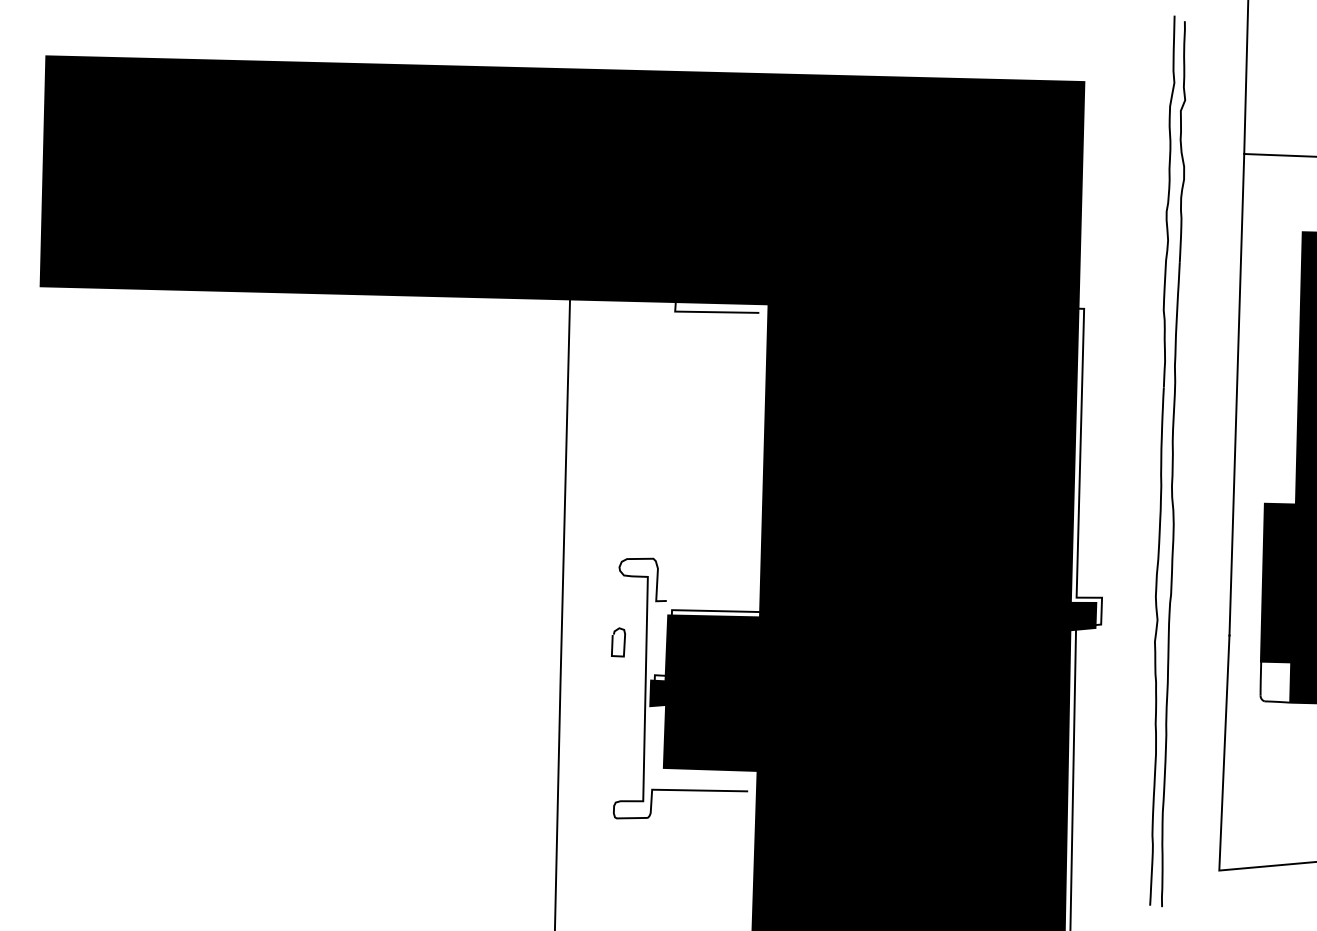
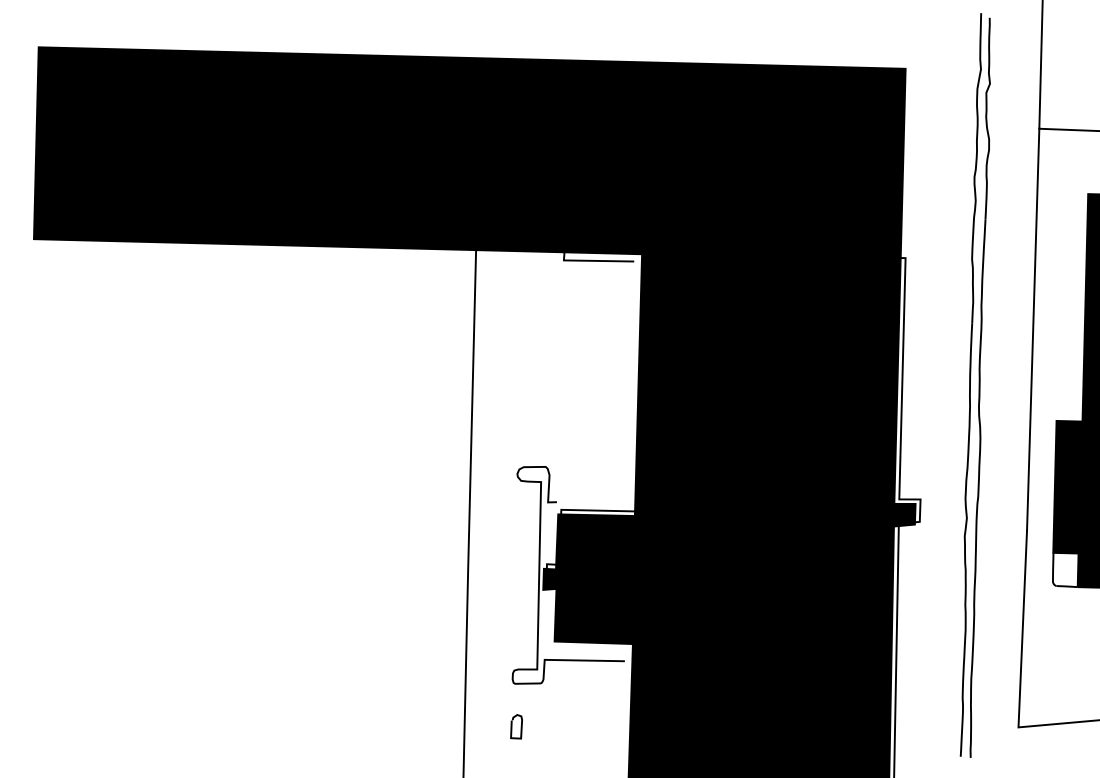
curve: (613, 642) -> (512, 726), moved

